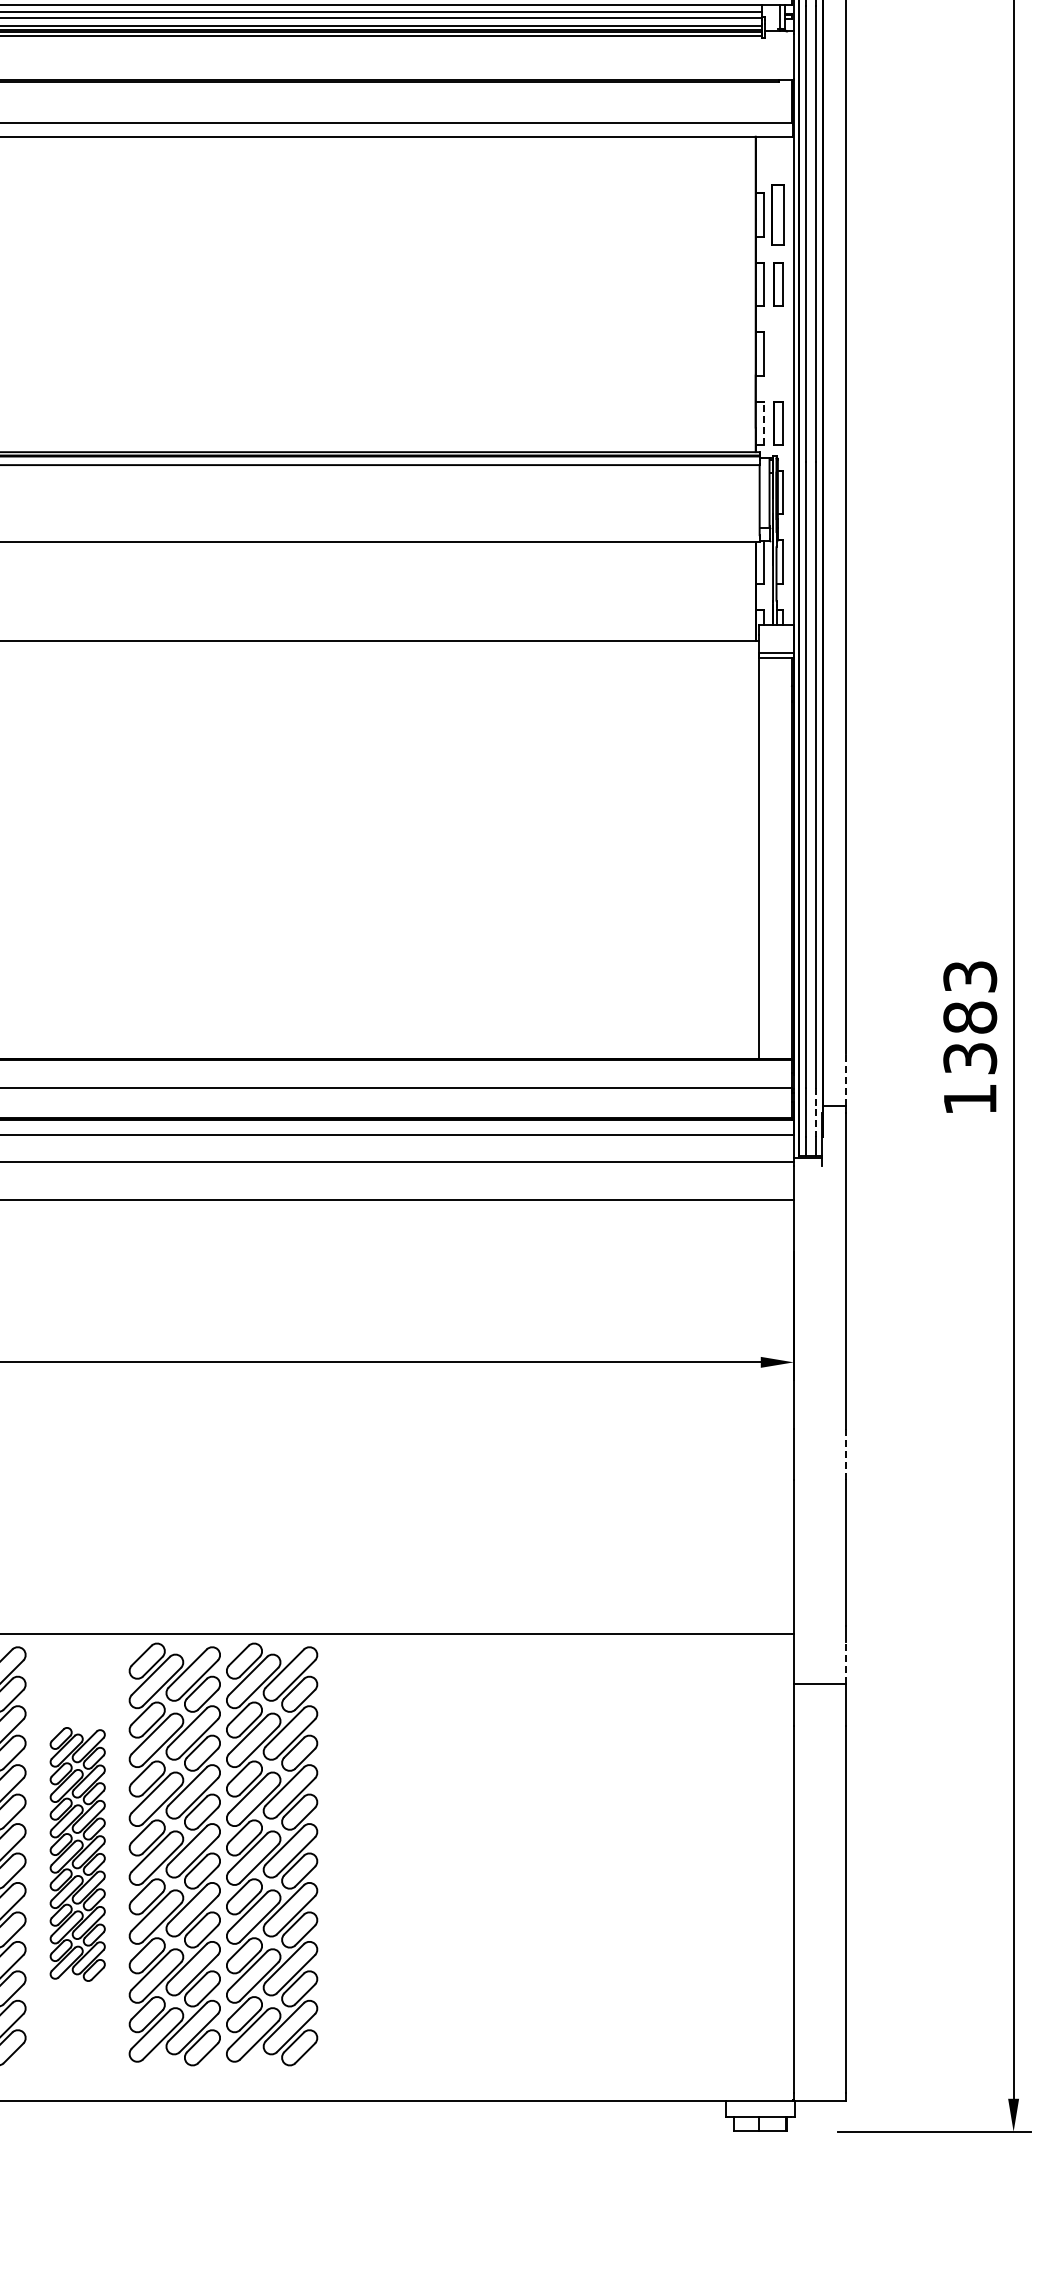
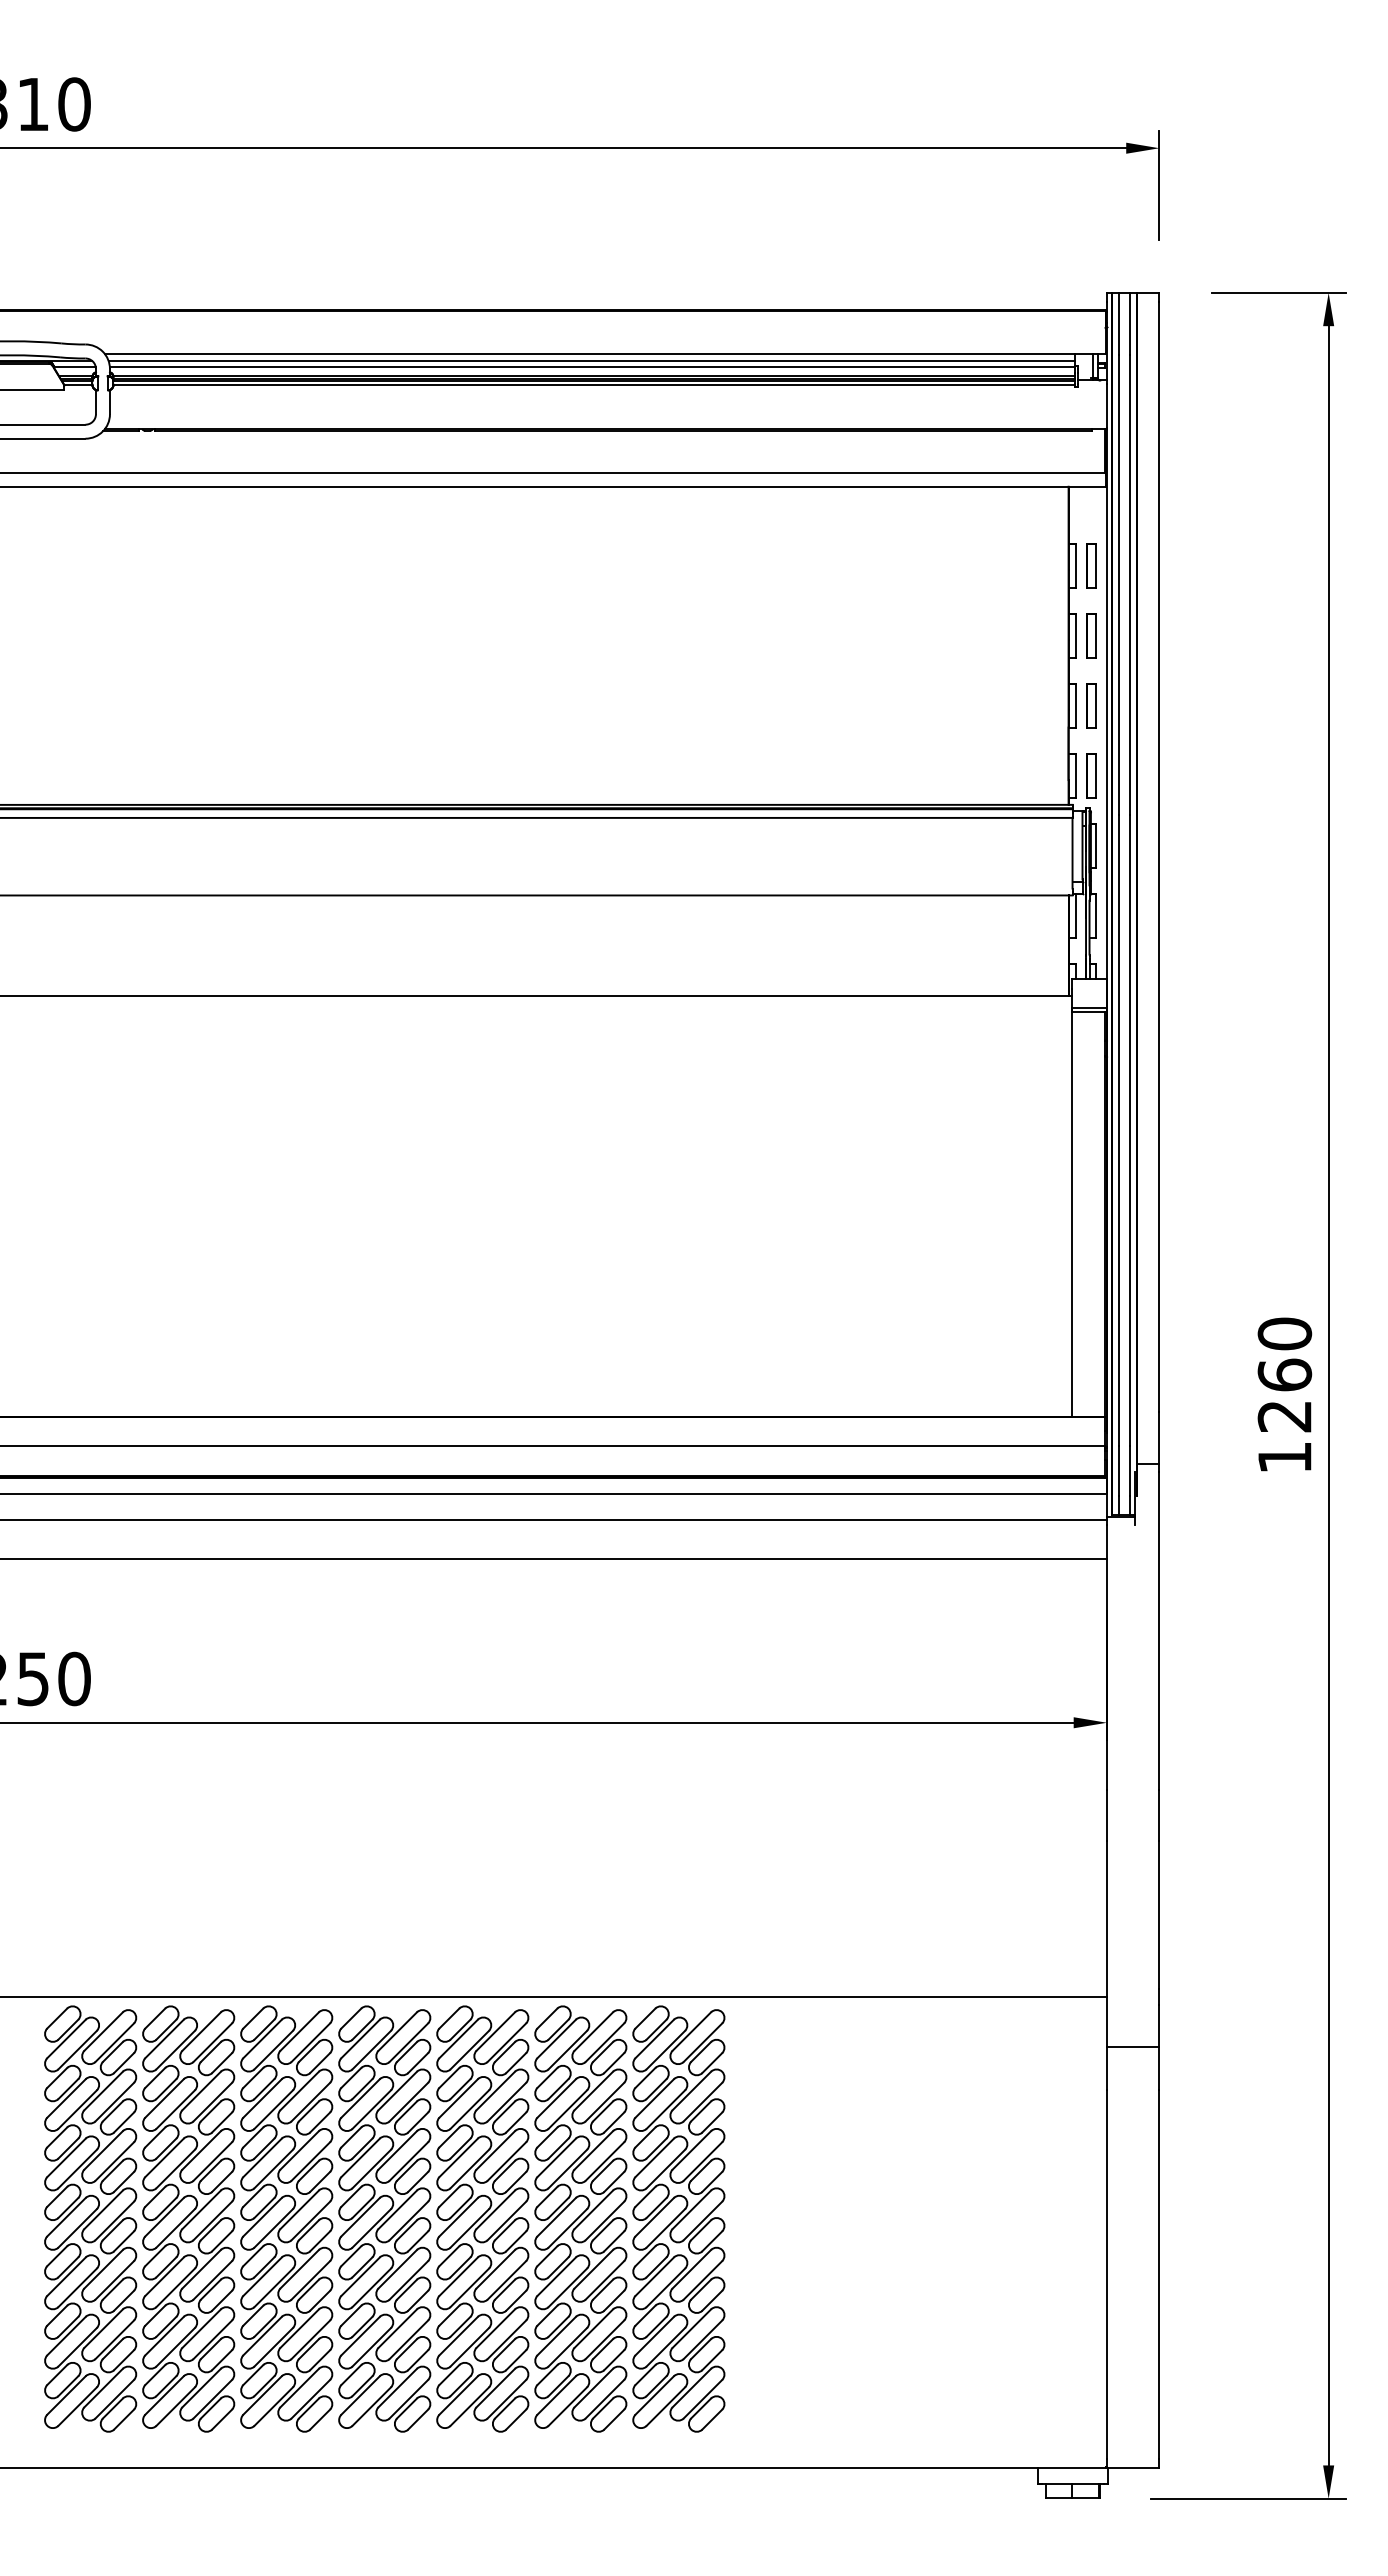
part: (778, 214) -> (1091, 565), size x0.71
part: (778, 353) -> (1091, 705), added
line: (763, 423) -> (1076, 775), dashed -> solid
text: (969, 1017) -> (1284, 1374), 1383 -> 1260
line: (845, 1079) -> (1159, 1437), dashed -> solid
line: (816, 1112) -> (1129, 1470), dashed -> solid
line: (845, 1454) -> (1159, 1815), dashed -> solid
line: (845, 1662) -> (1159, 2025), dashed -> solid
part: (77, 1853) -> (384, 2218), size x1.67
part: (368, 1853) -> (678, 2218), added

